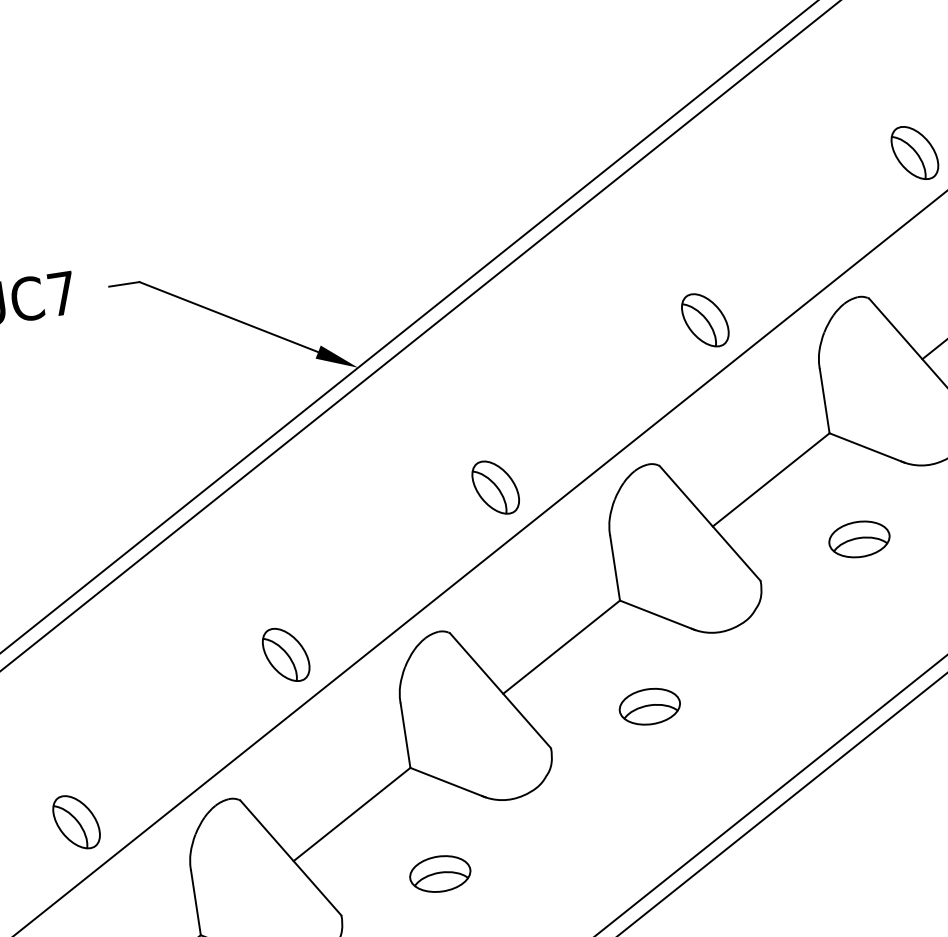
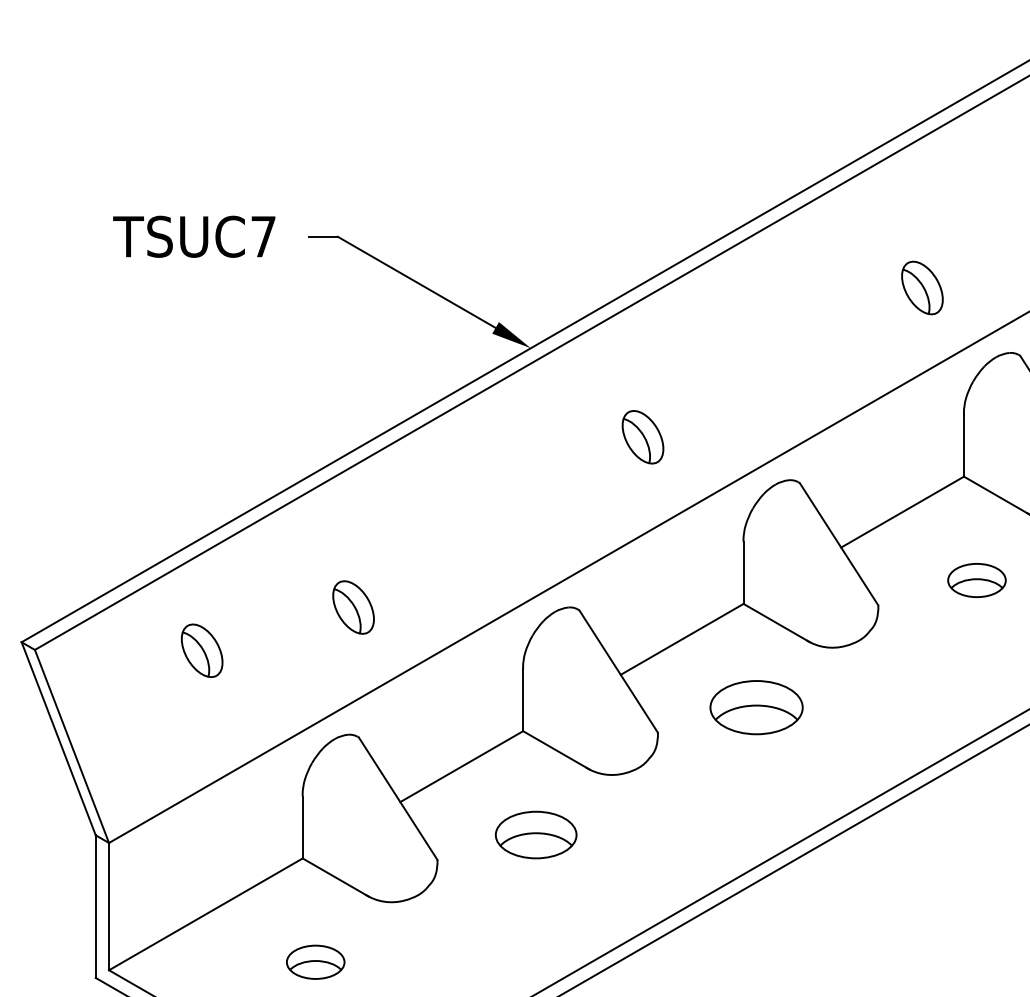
part: (705, 319) -> (922, 287), moved
part: (495, 487) -> (642, 437), moved
part: (286, 654) -> (353, 607), moved
part: (649, 706) -> (756, 707), size x1.6
part: (76, 821) -> (202, 650), moved
part: (439, 873) -> (535, 834), size x1.4

